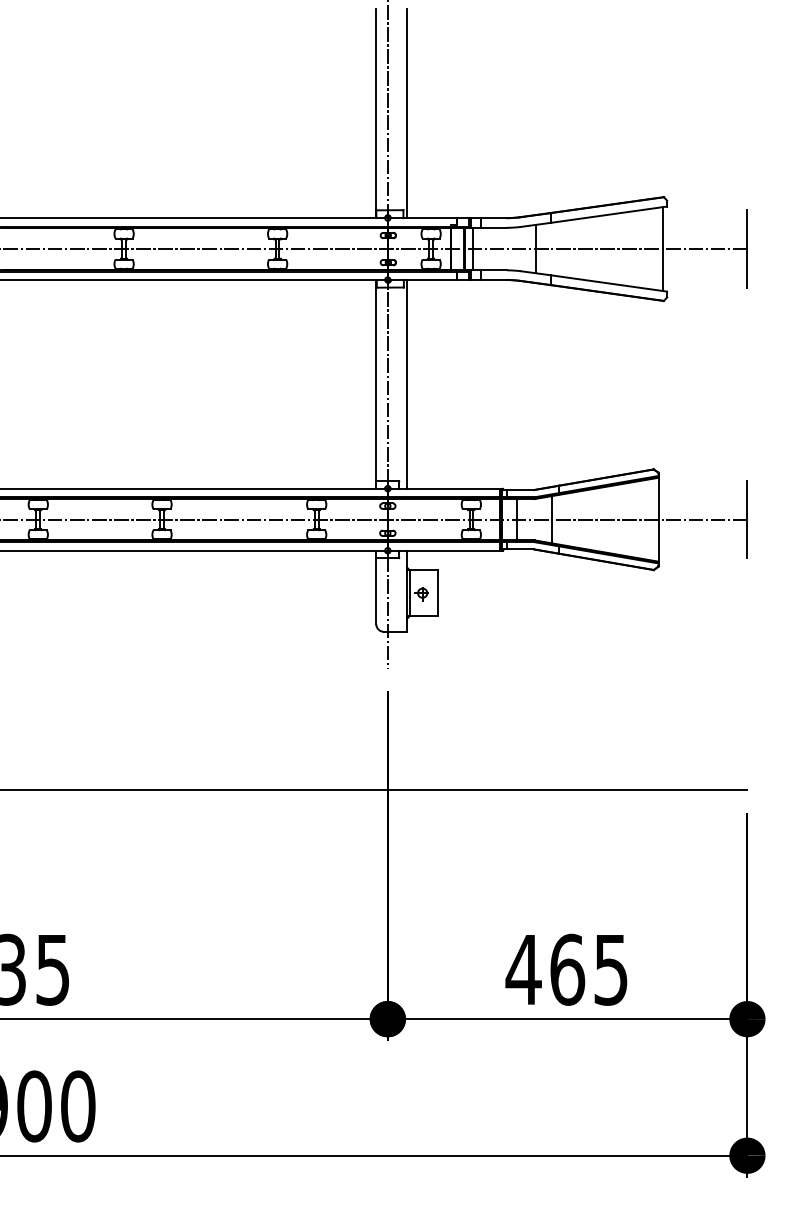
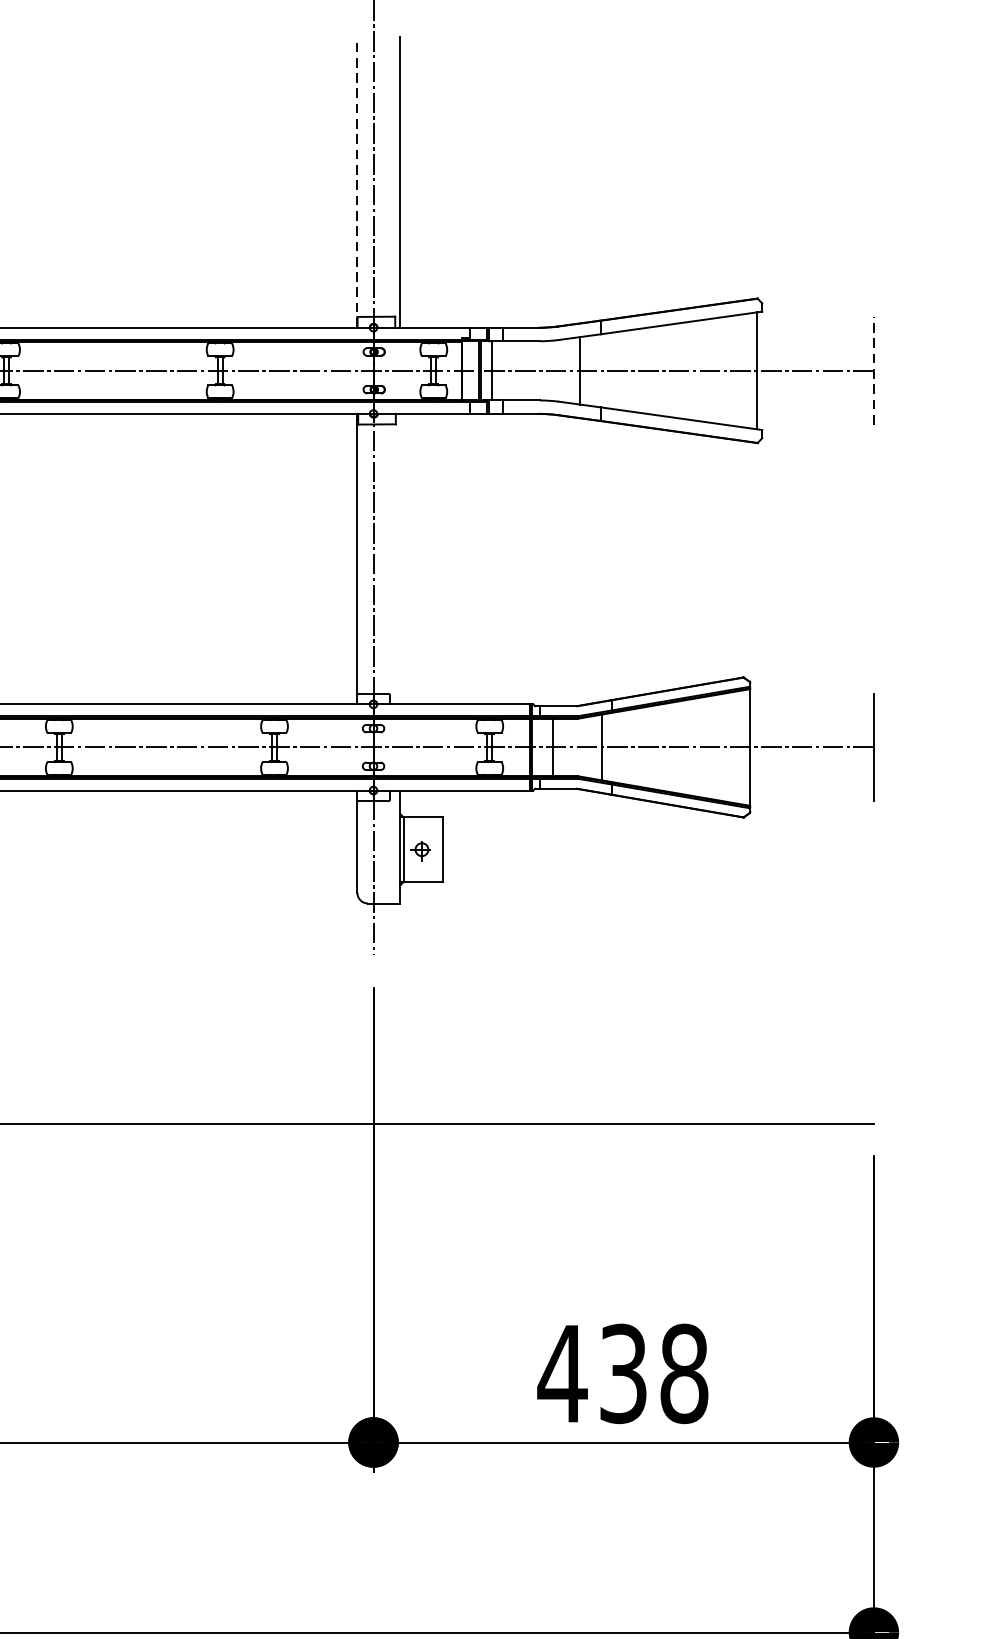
line: (376, 113) -> (357, 182), solid -> dashed
line: (747, 249) -> (874, 371), solid -> dashed
line: (407, 384) -> (400, 559), removed
text: (589, 969) -> (654, 1373), 465 -> 438

